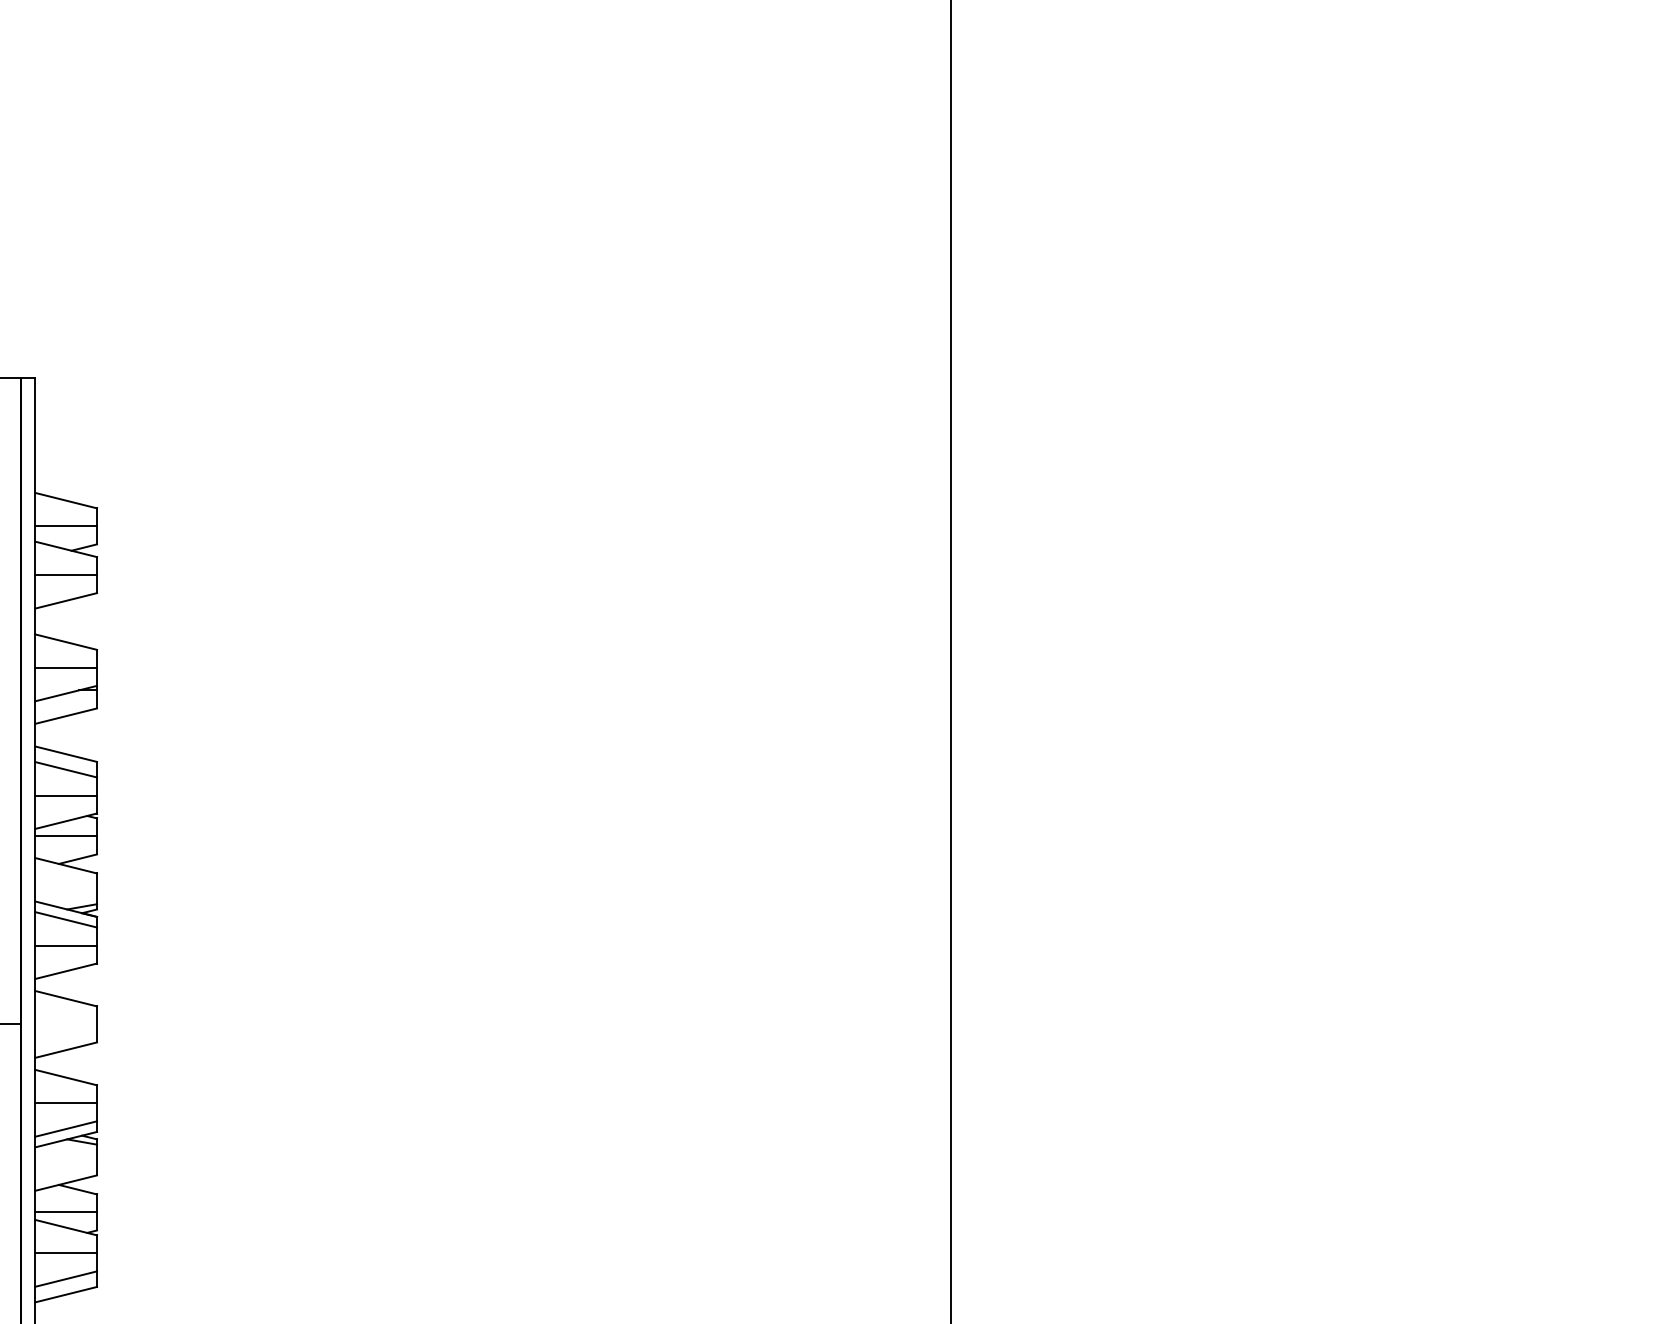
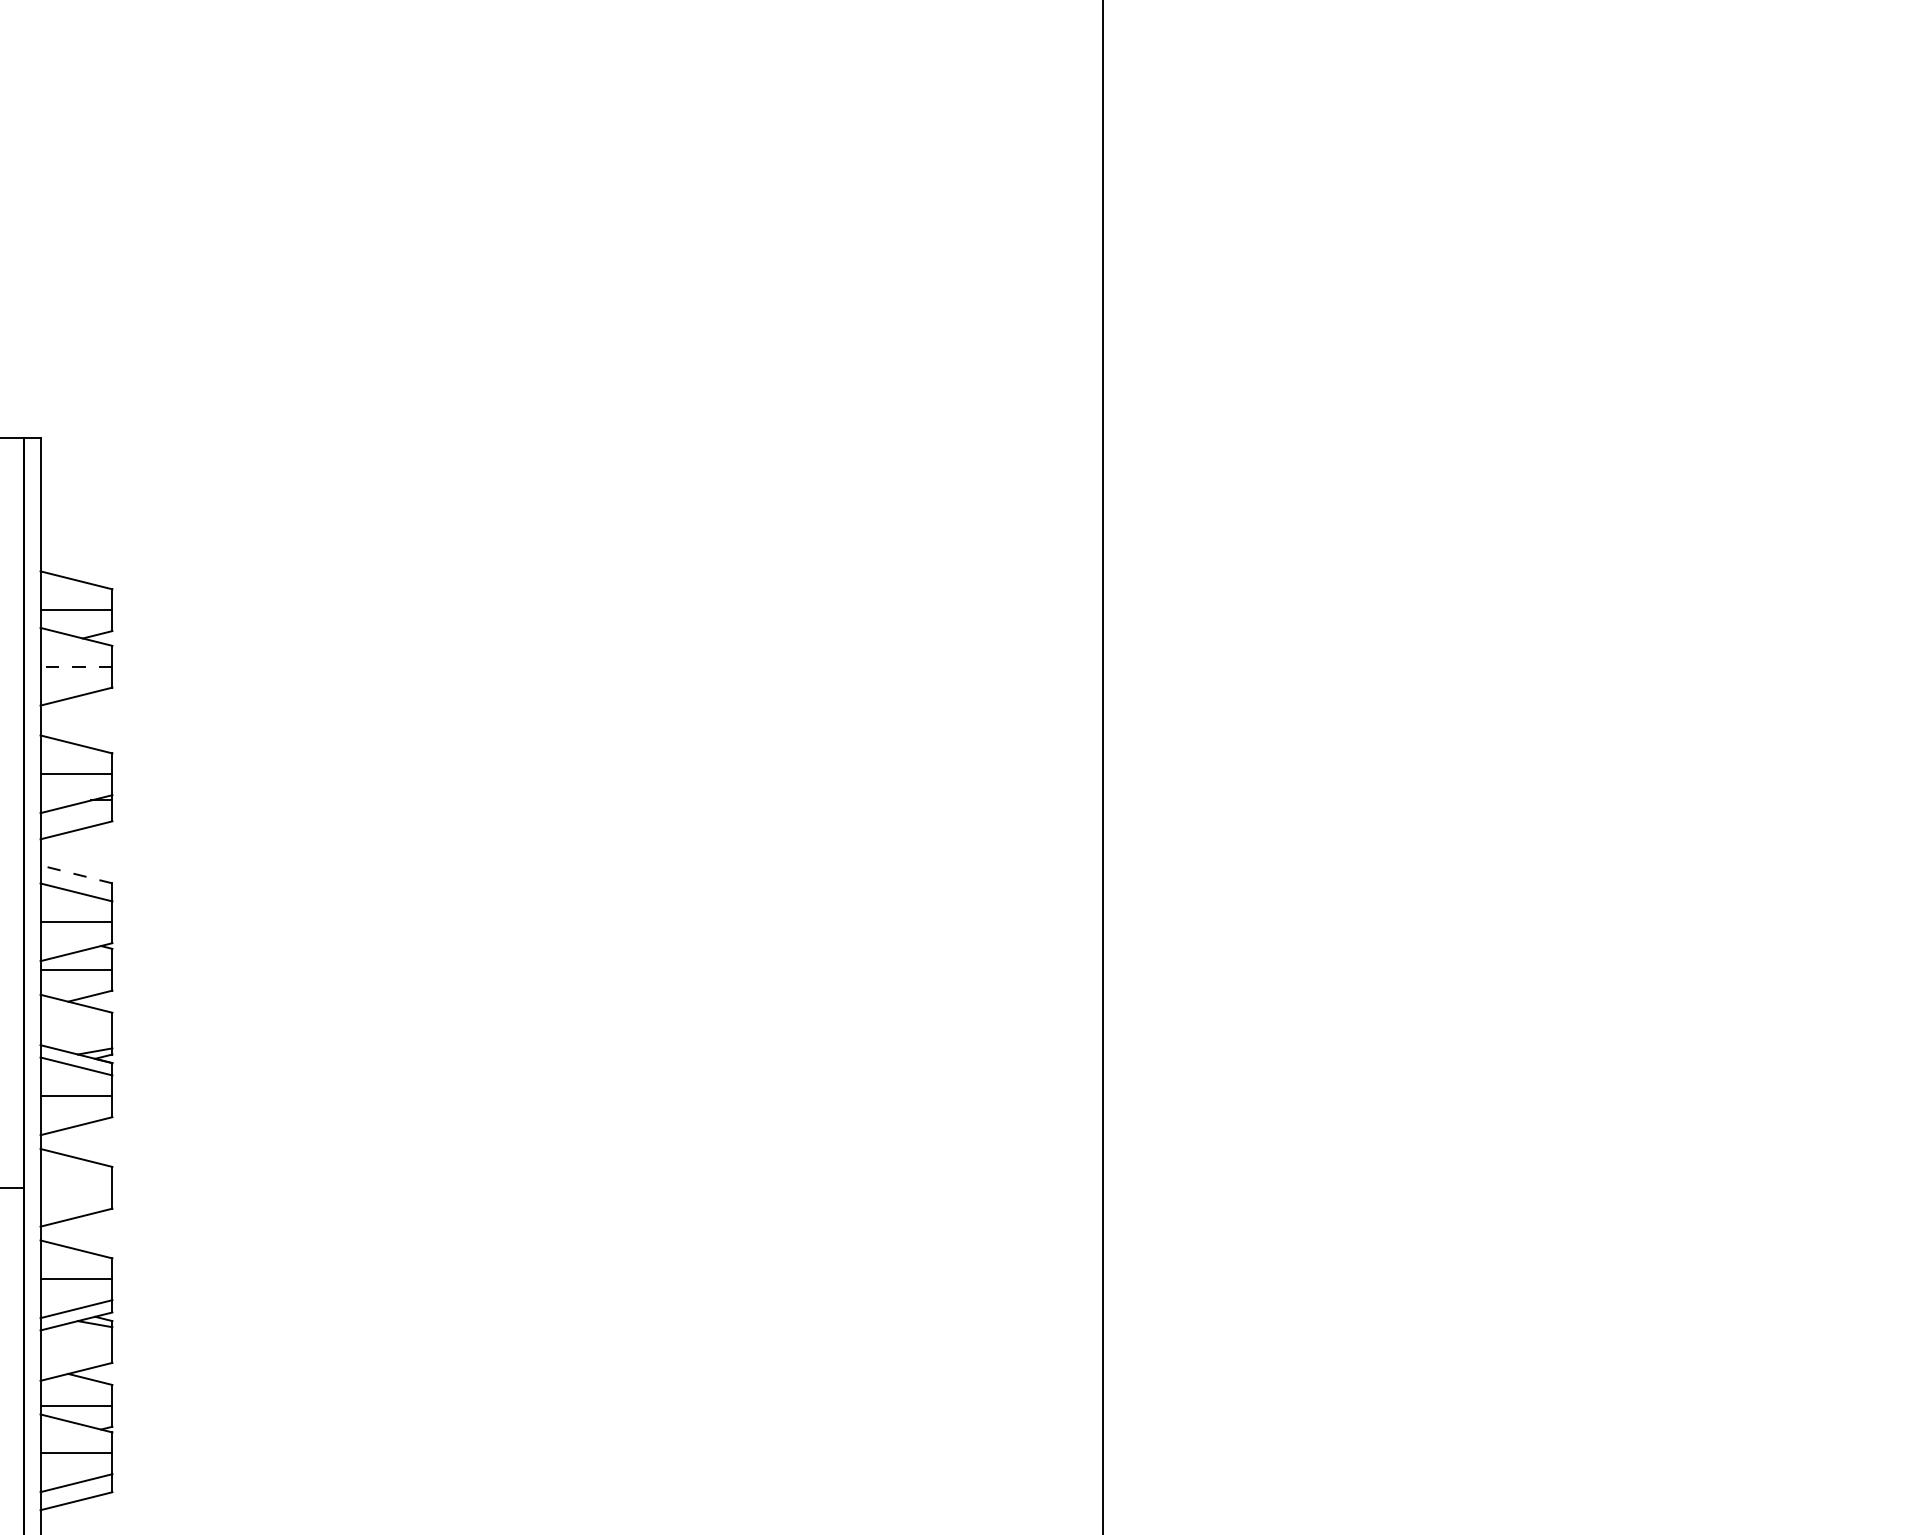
line: (66, 574) -> (76, 666), solid -> dashed
line: (66, 754) -> (76, 874), solid -> dashed

